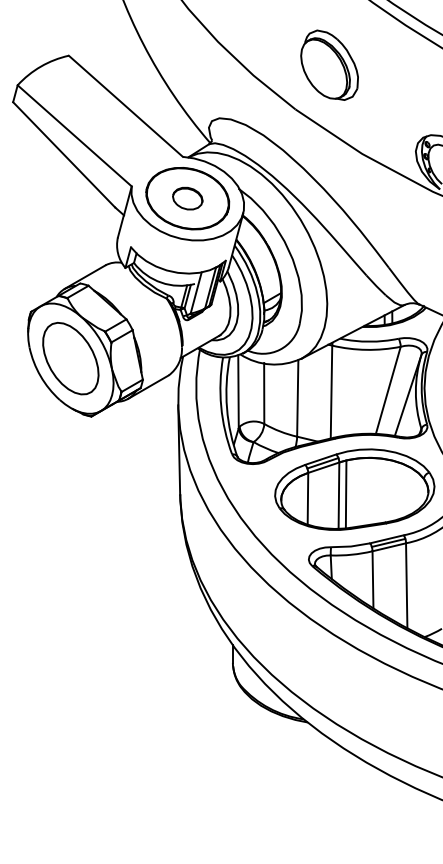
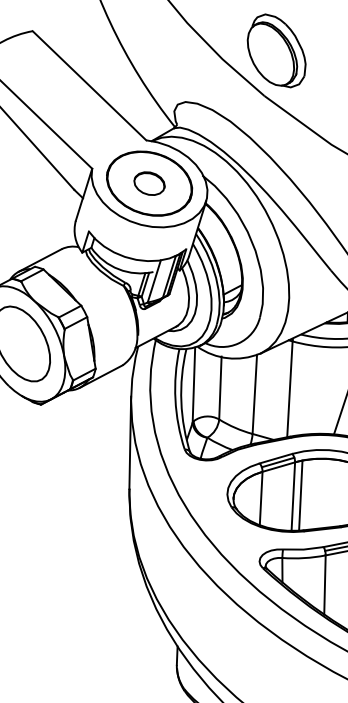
part: (329, 64) -> (276, 50), moved

